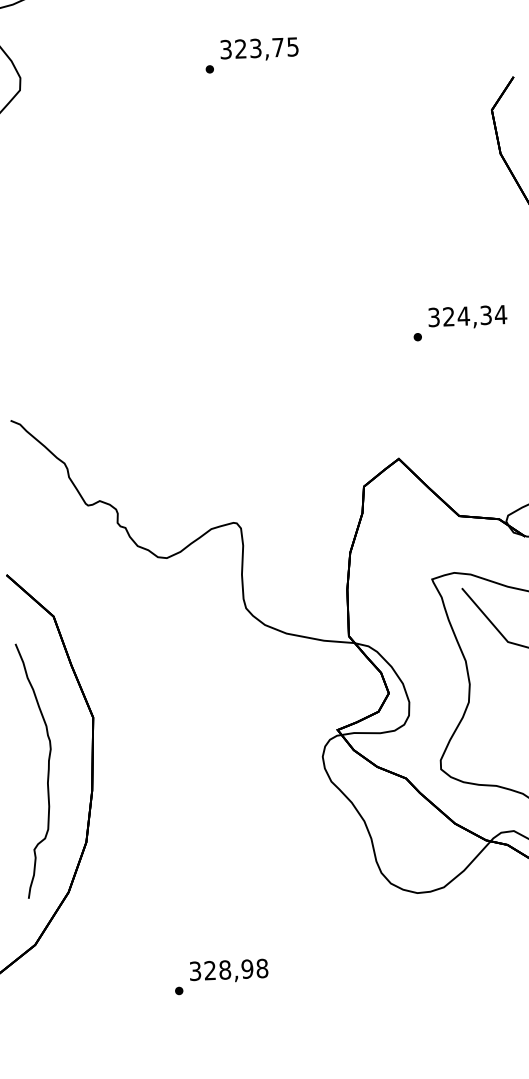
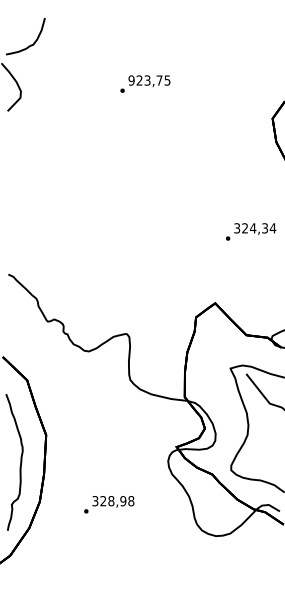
text: (225, 49) -> (131, 80), 323,75 -> 923,75
text: (221, 976) -> (109, 504), moved

